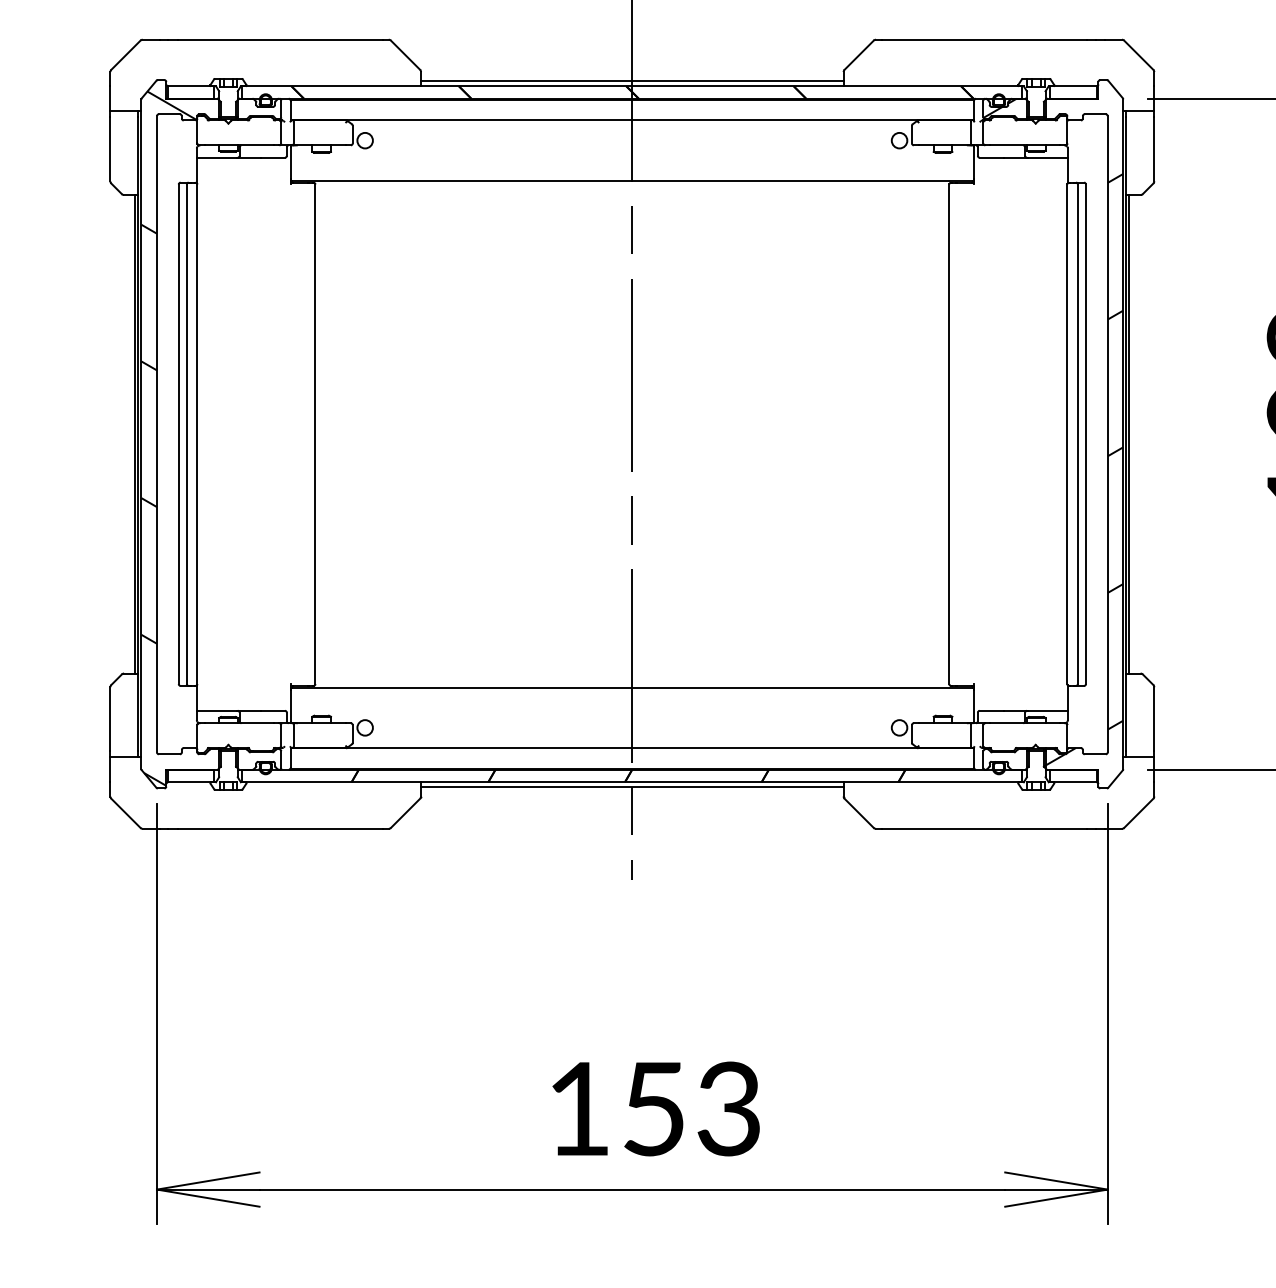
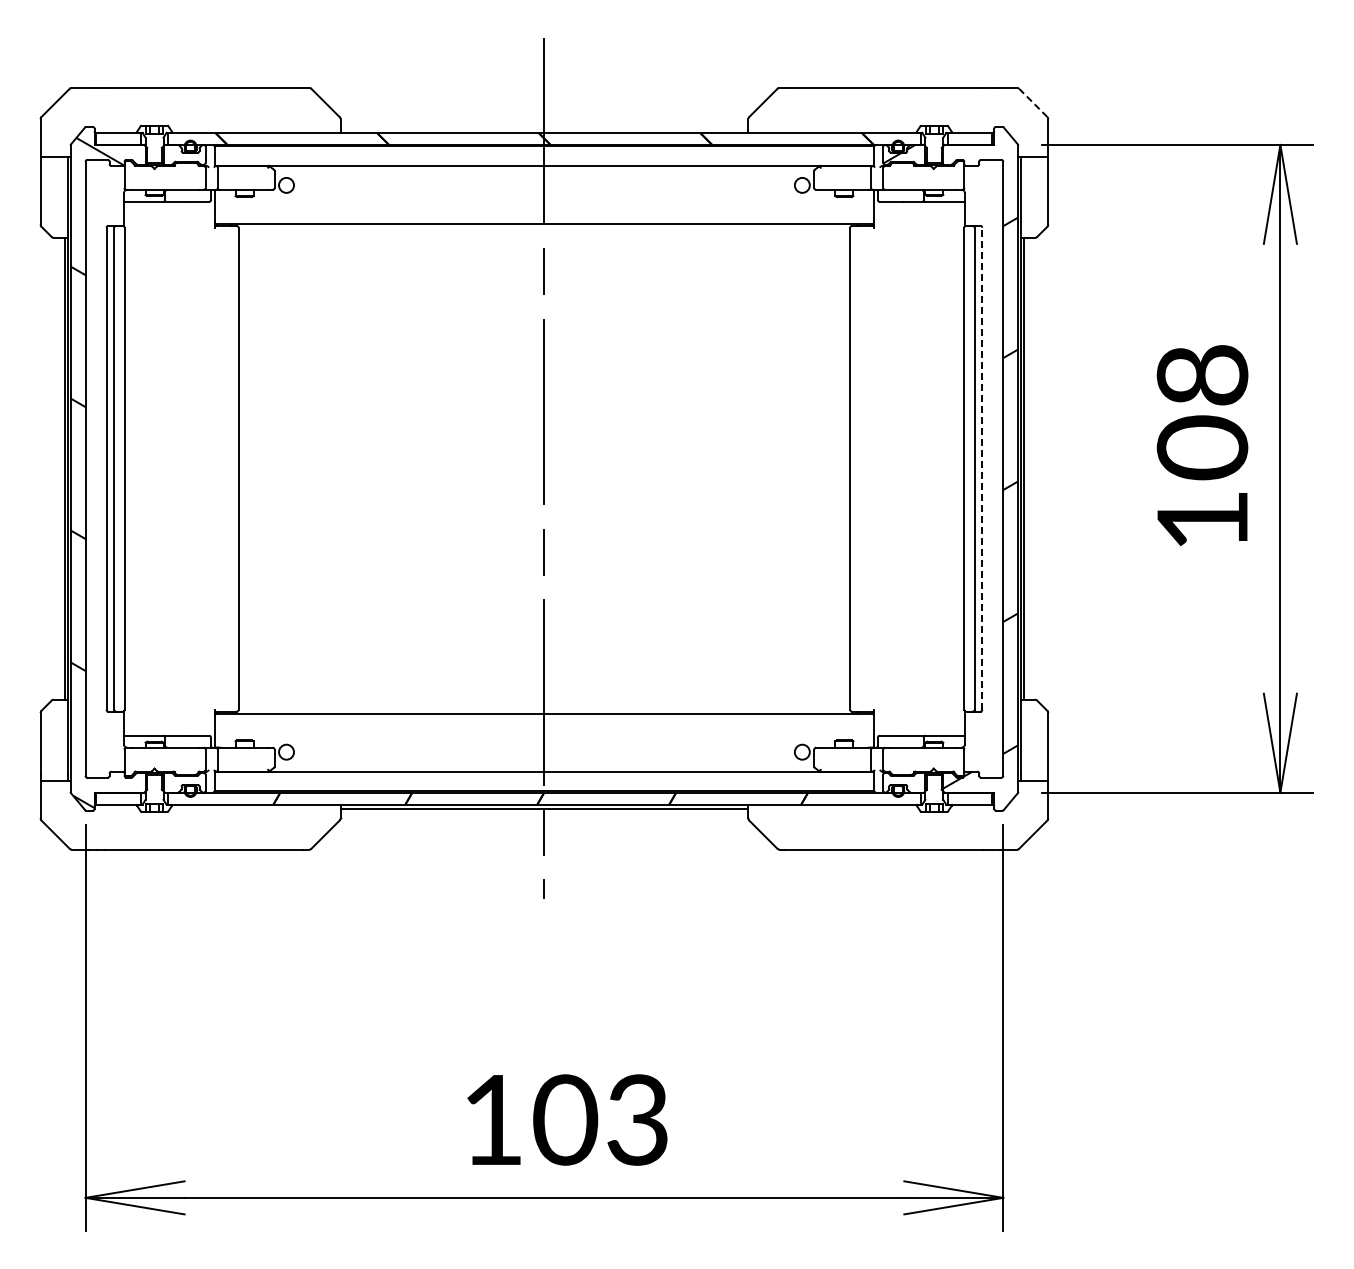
line: (1139, 54) -> (1033, 102), solid -> dashed
line: (632, 81) -> (544, 128), removed
line: (1086, 433) -> (982, 468), solid -> dashed
text: (654, 1108) -> (565, 1119), 153 -> 103

